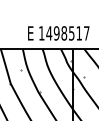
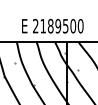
text: (64, 33) -> (58, 26), 1498517 -> 2189500

